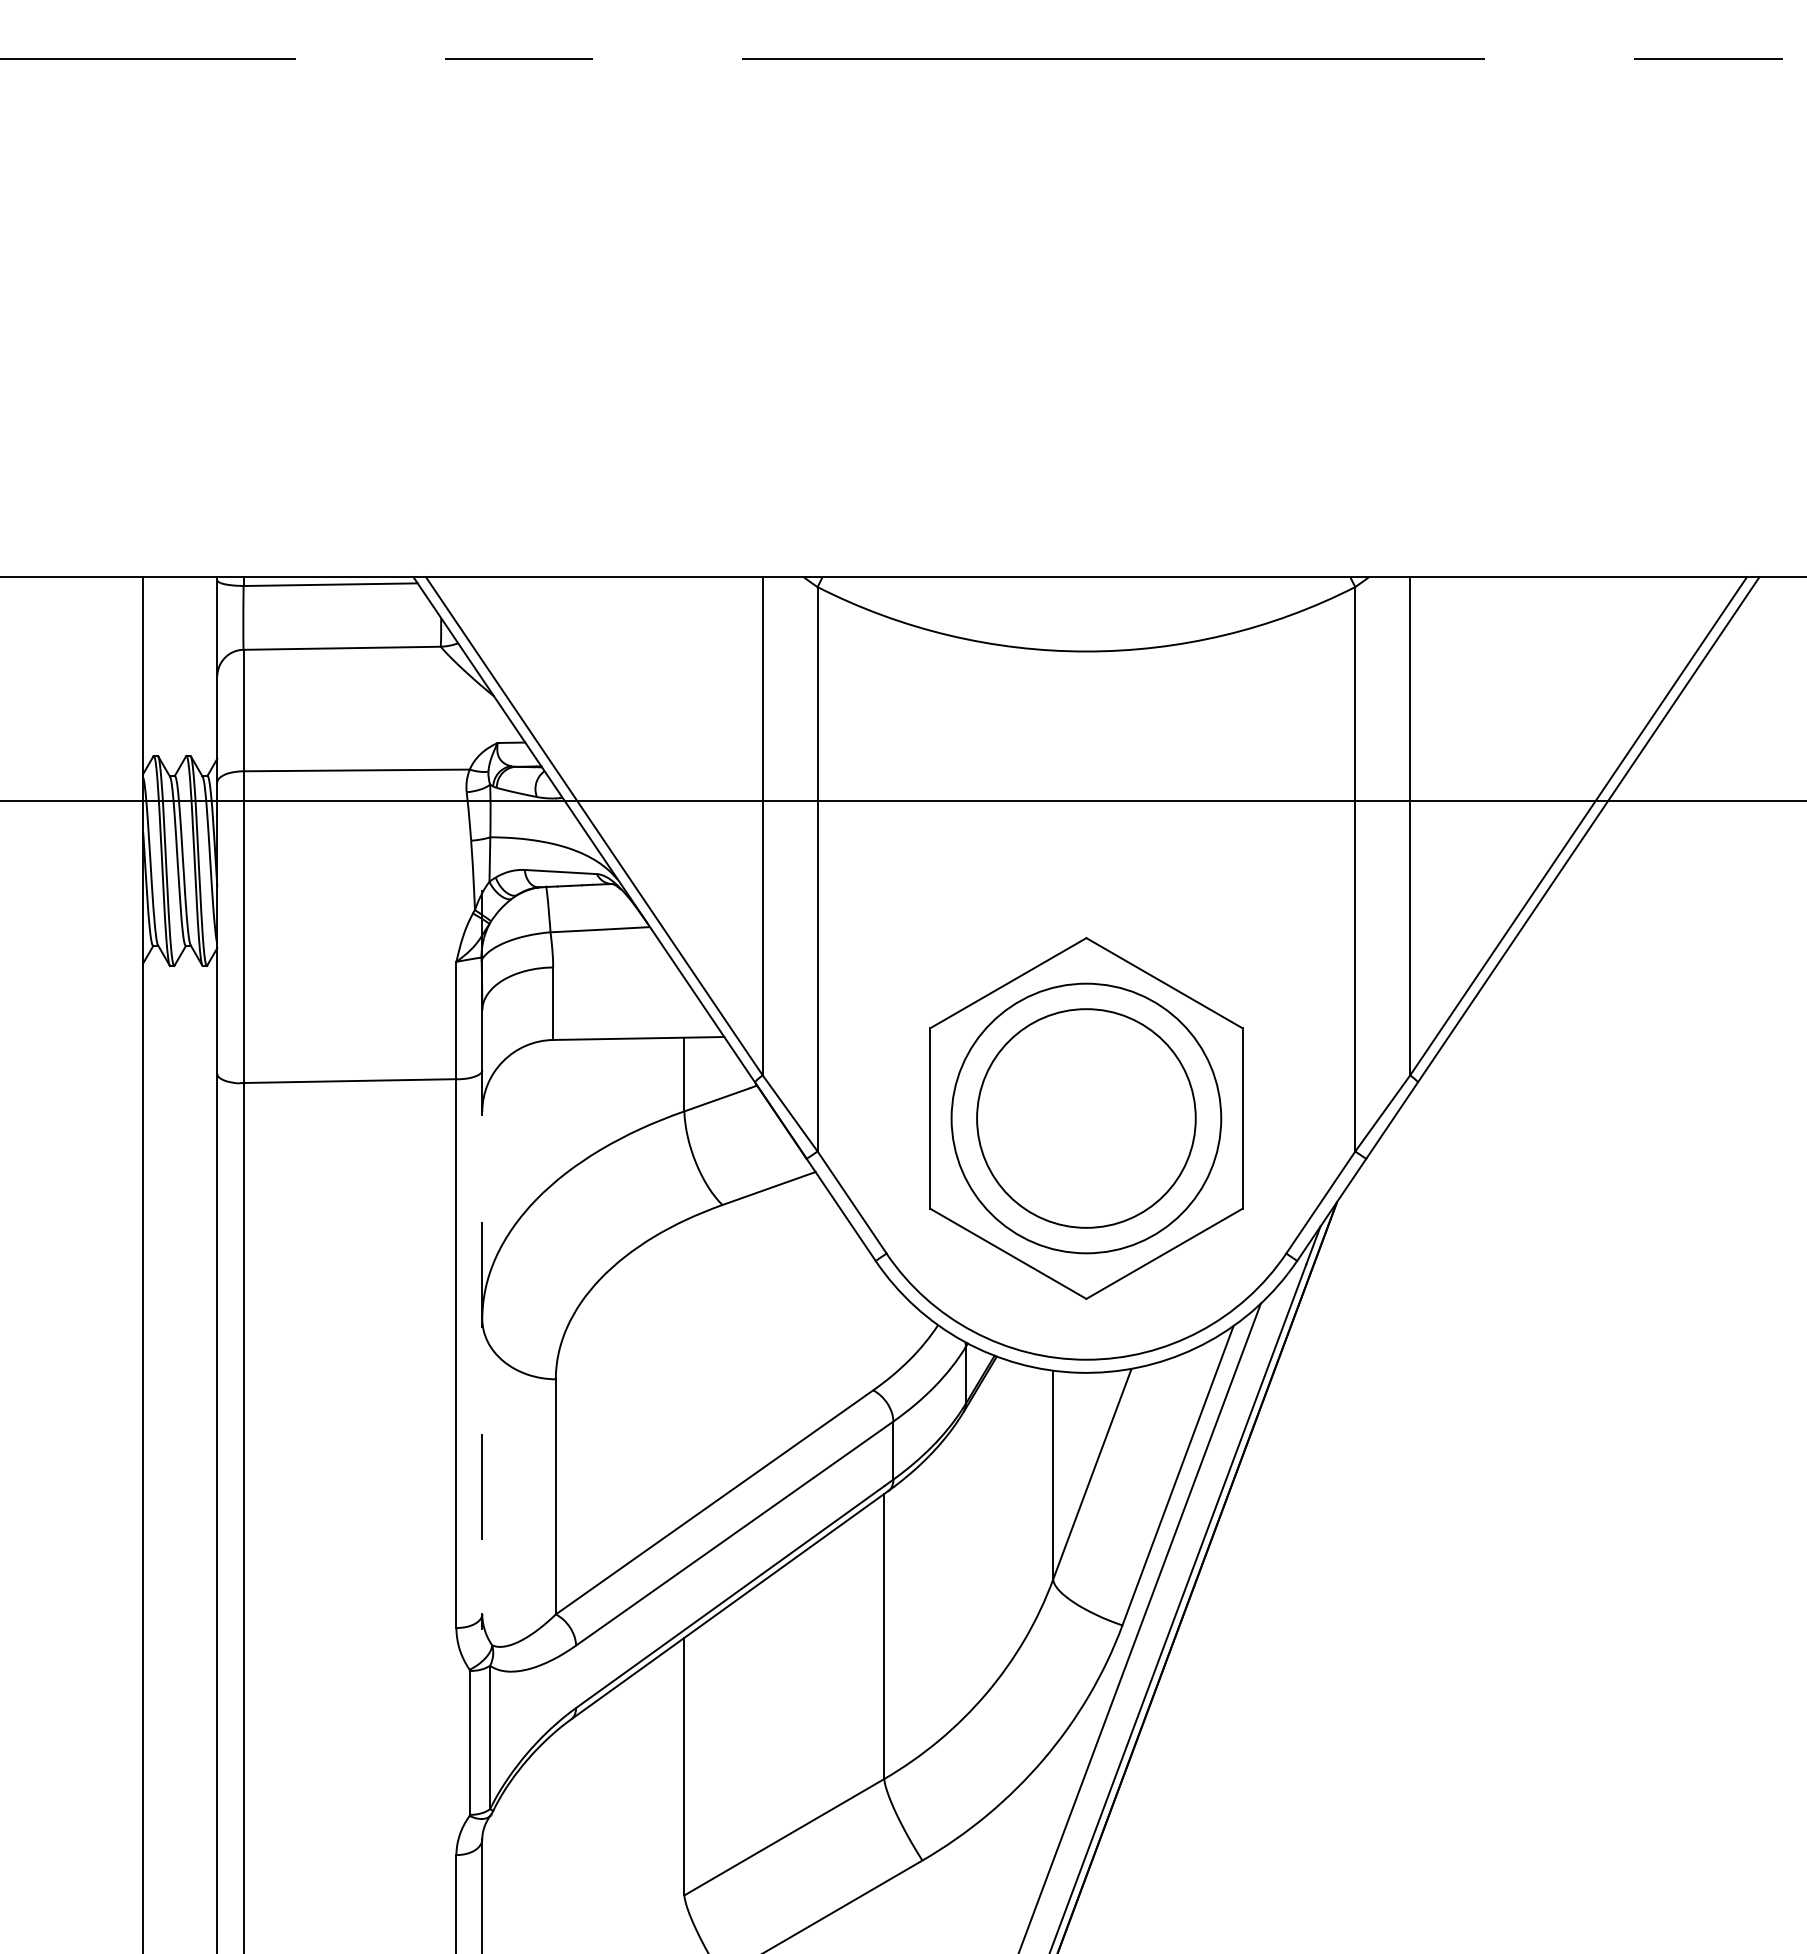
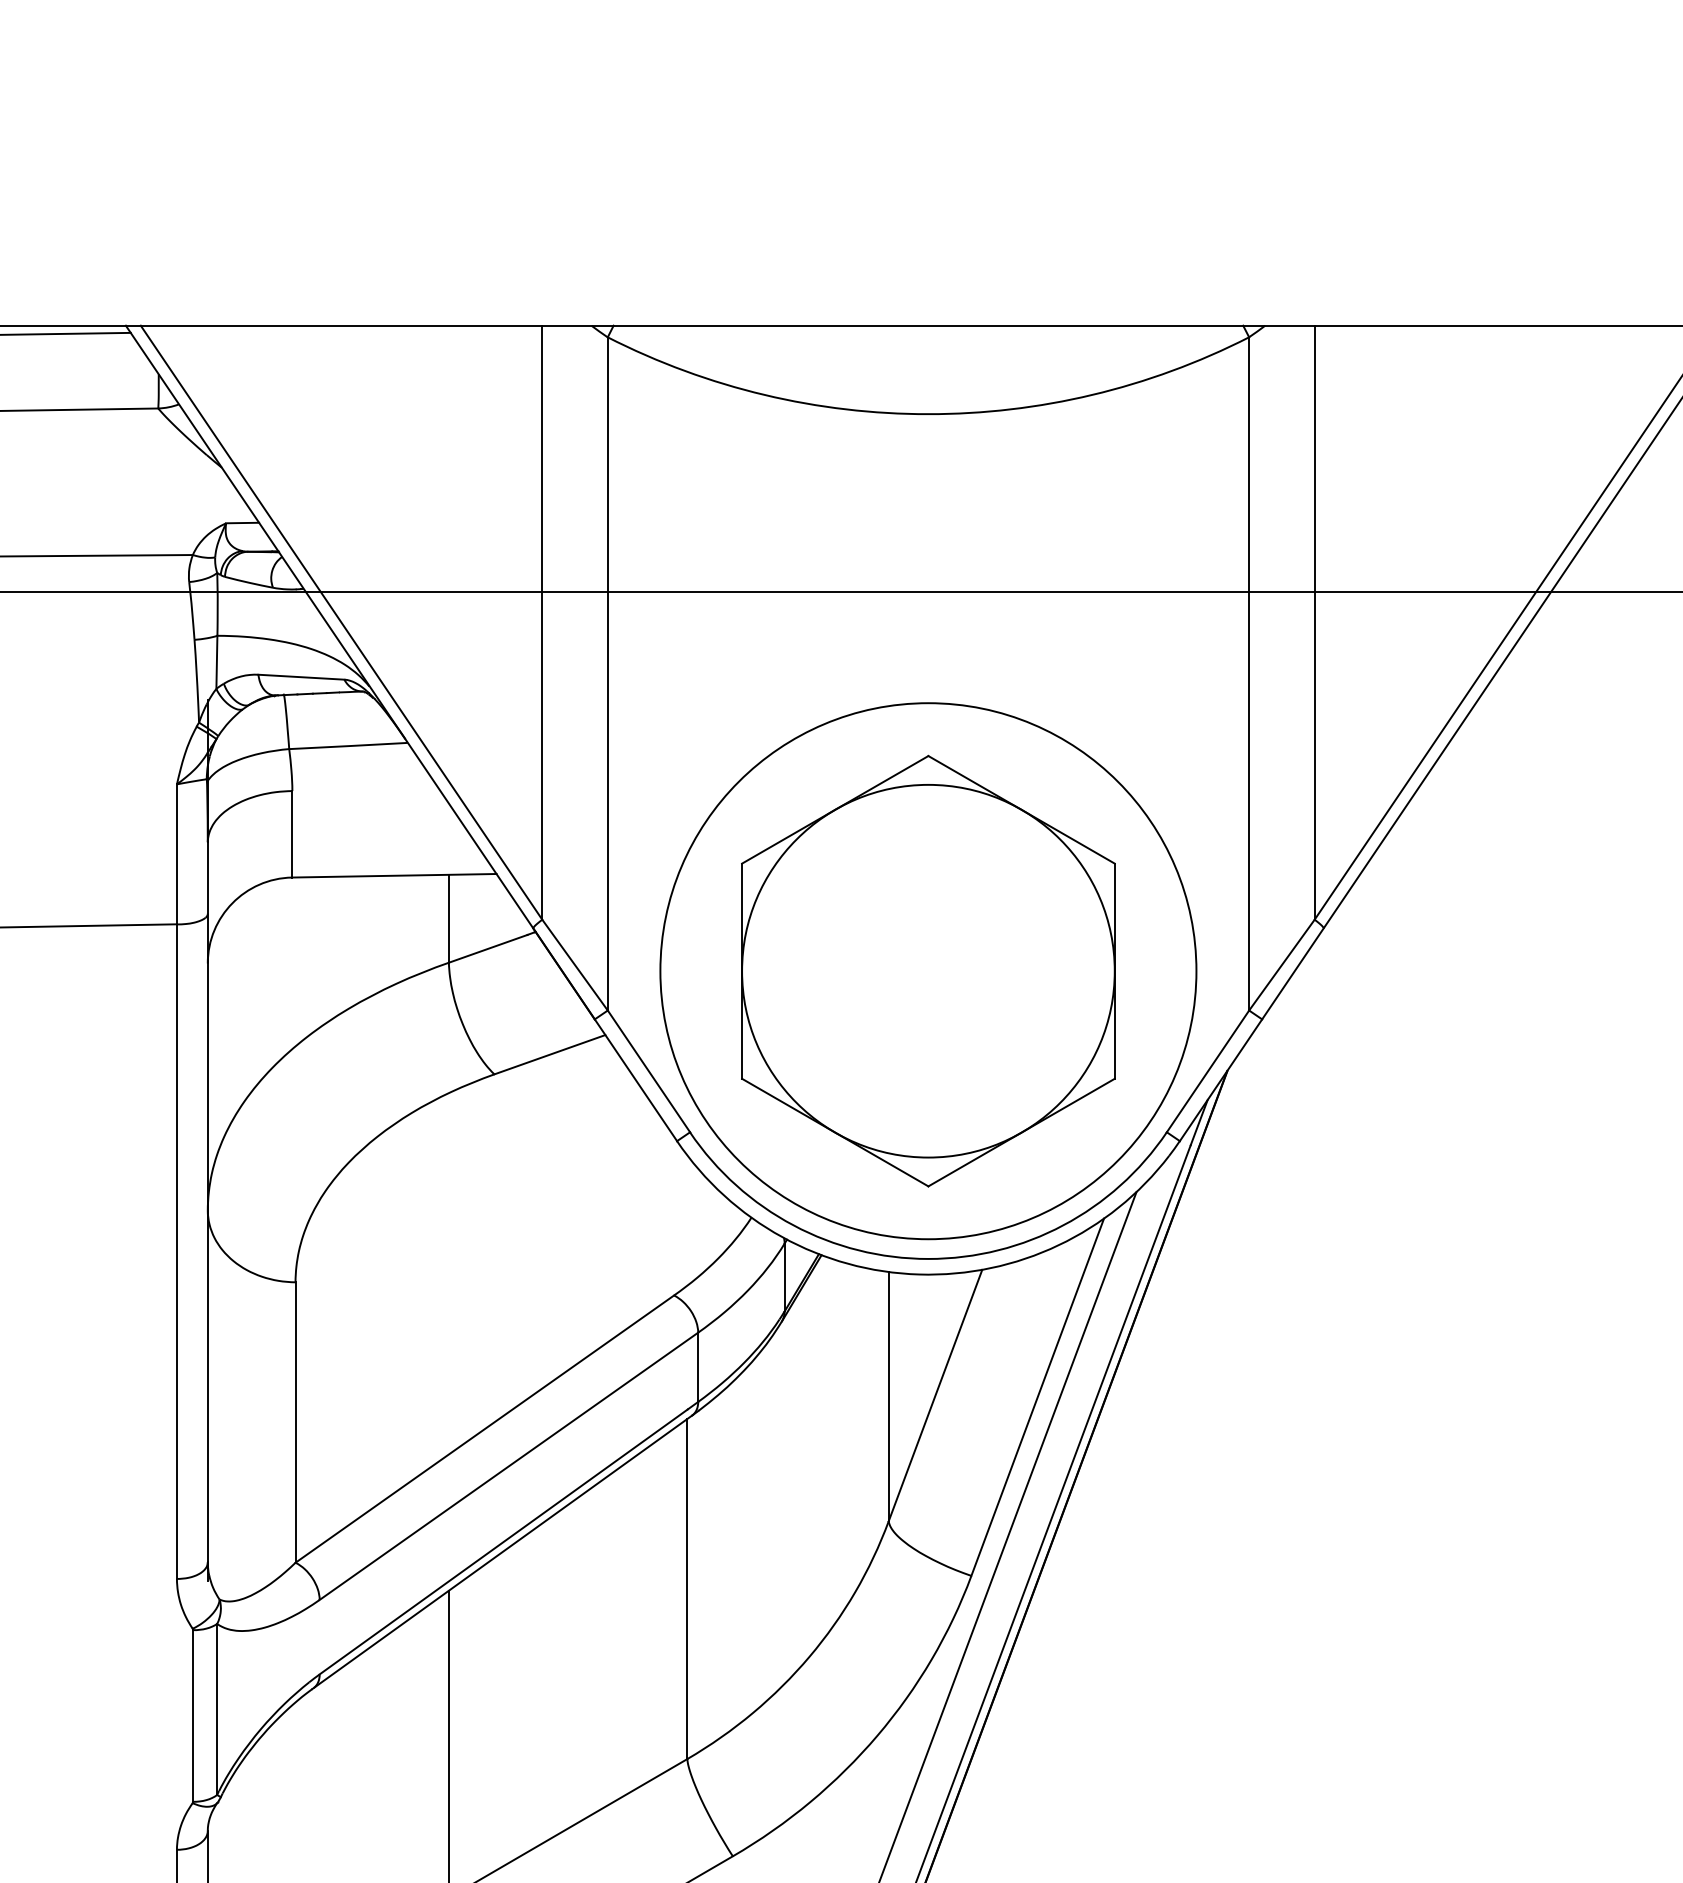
circle: (1086, 1118) -> (928, 971), size x1.43
circle: (1086, 1118) -> (928, 971), size x1.67
line: (482, 1312) -> (208, 1202), dashed -> solid

